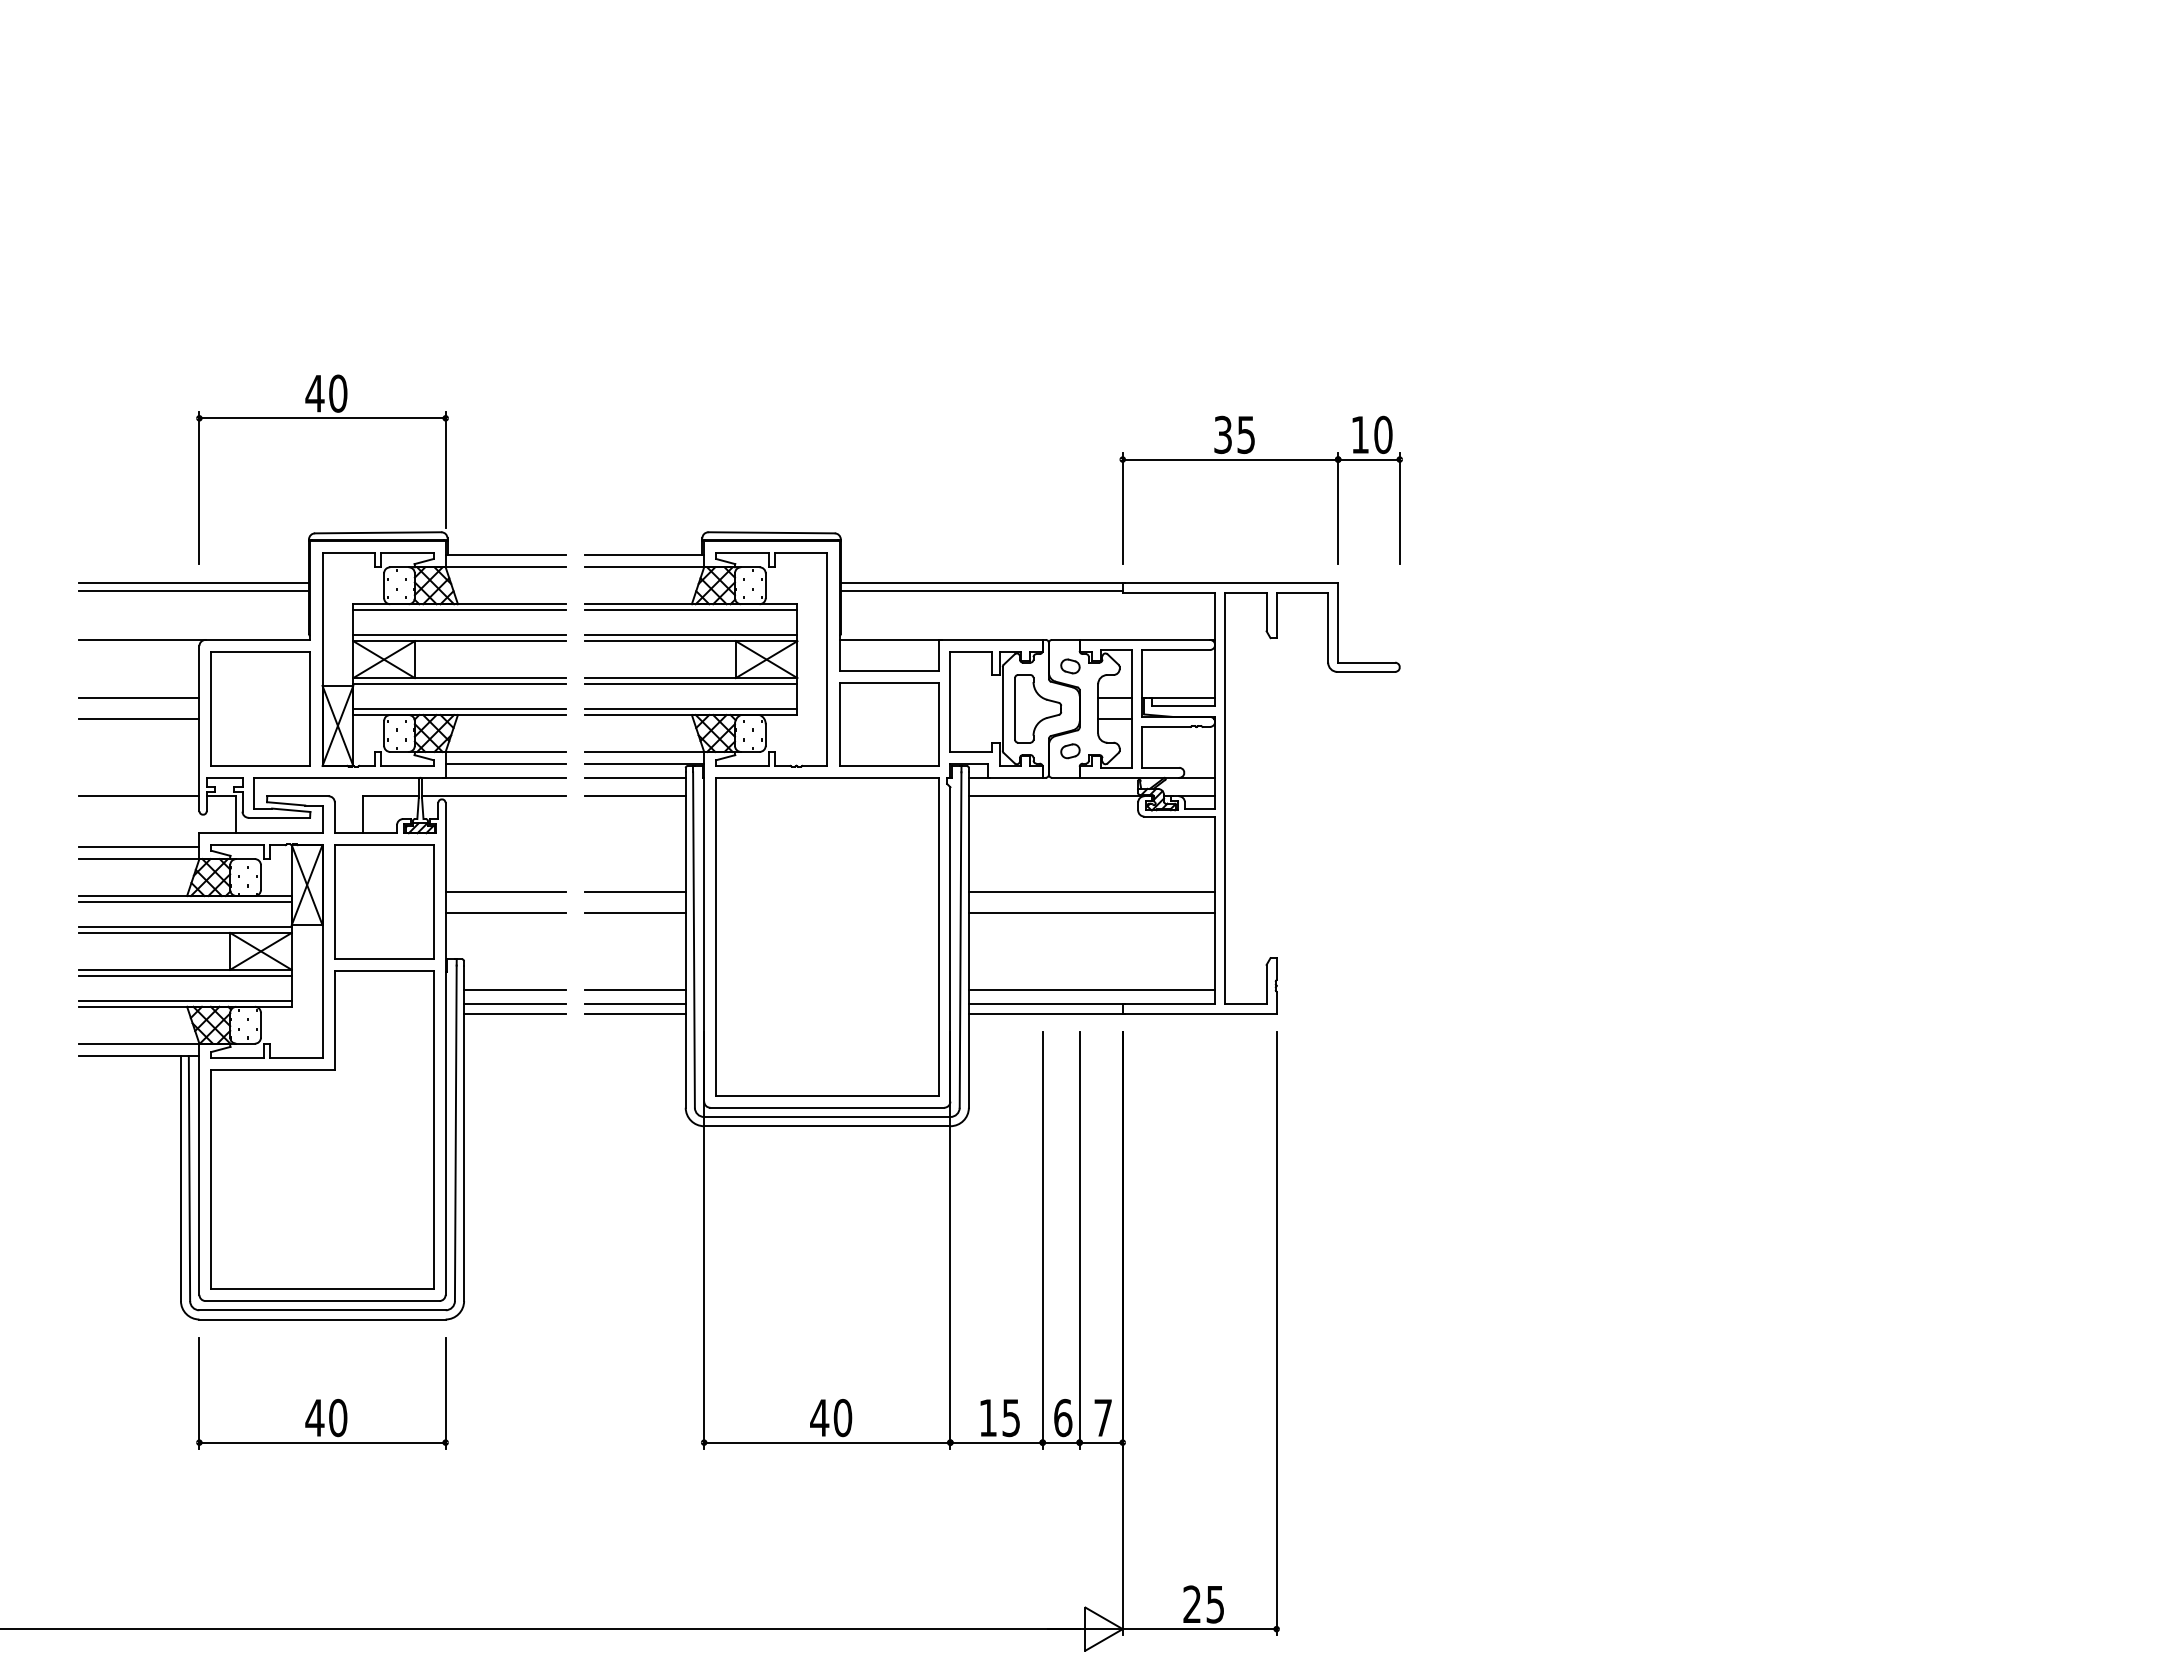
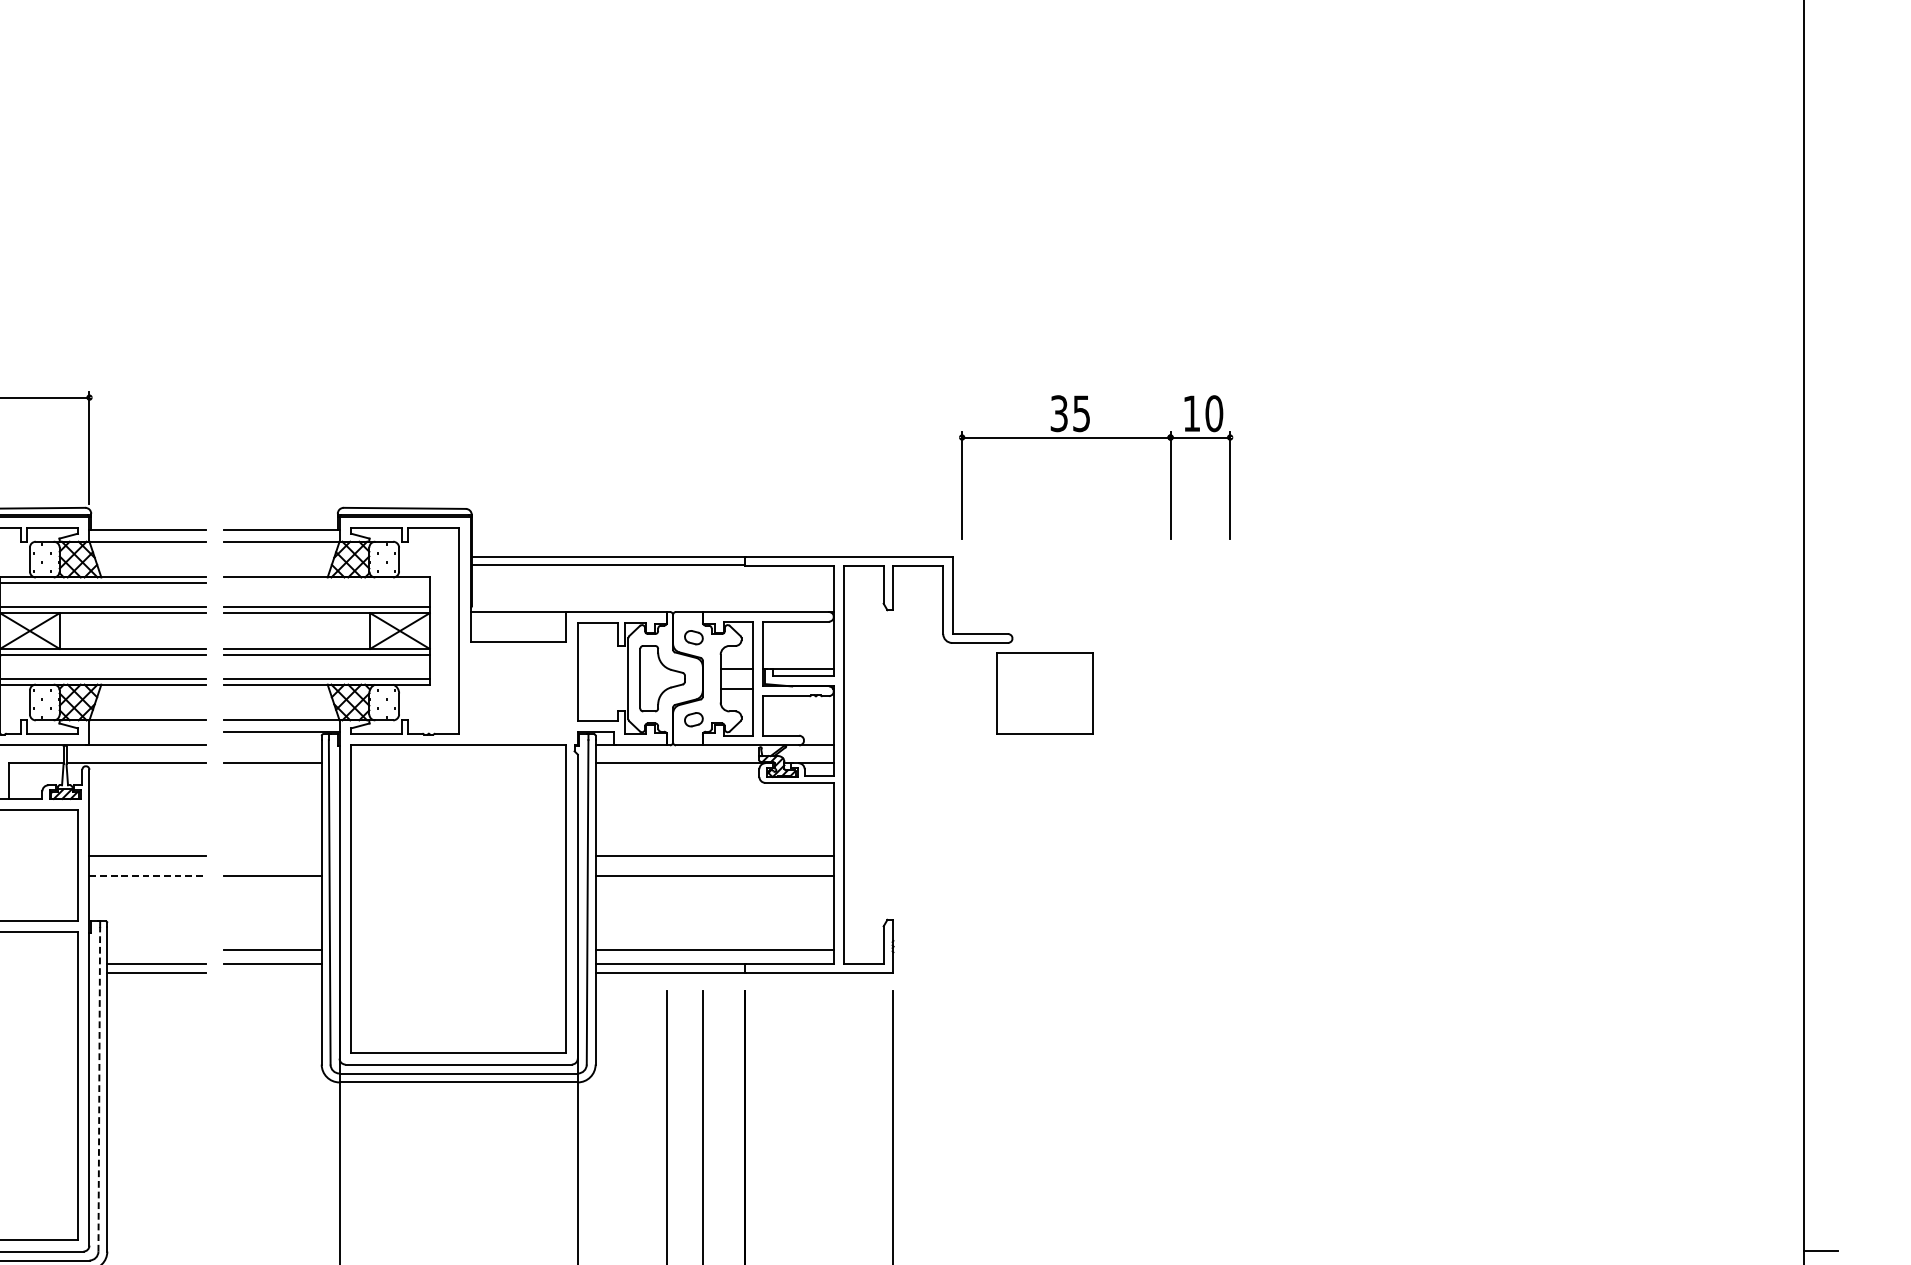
part: (1260, 460) -> (1095, 438), moved
line: (690, 610) -> (326, 583), removed
part: (889, 724) -> (1045, 693), moved
line: (505, 764) -> (147, 732), removed
line: (634, 777) -> (272, 745), removed
line: (634, 891) -> (272, 855), removed
line: (506, 912) -> (148, 875), solid -> dashed
line: (515, 989) -> (157, 950), removed
line: (634, 1013) -> (272, 973), removed
line: (455, 1133) -> (98, 1089), solid -> dashed

